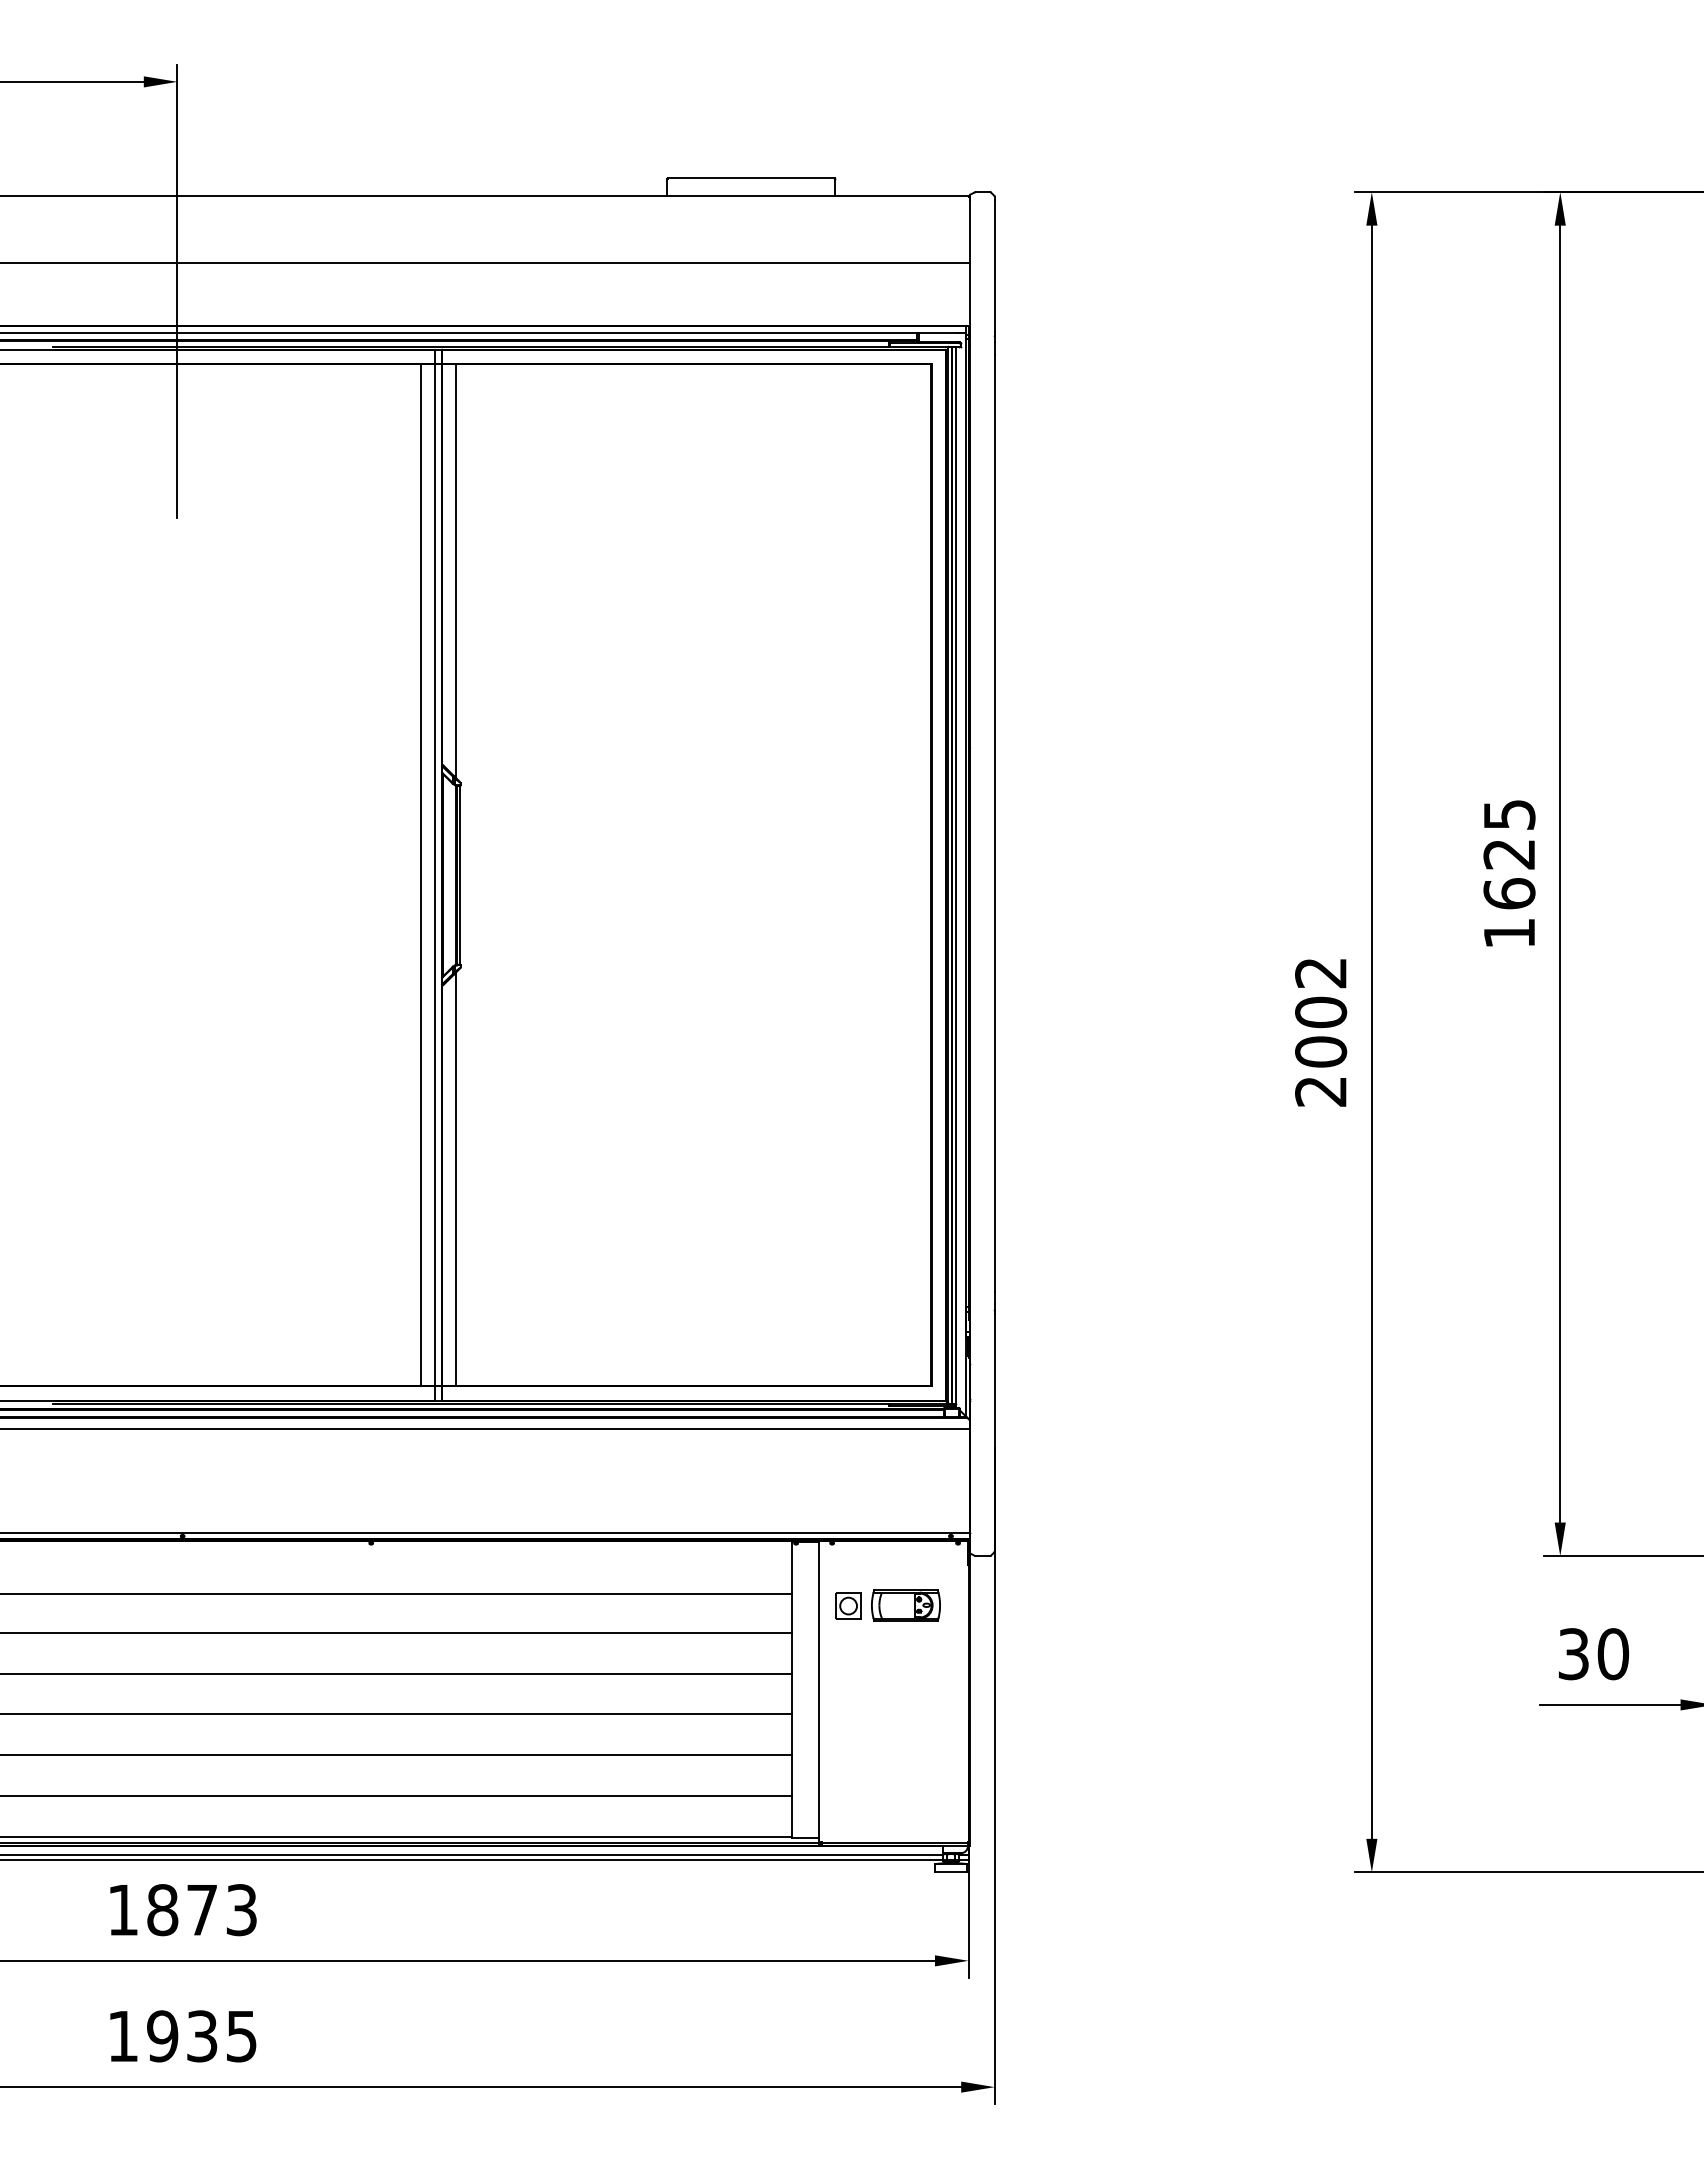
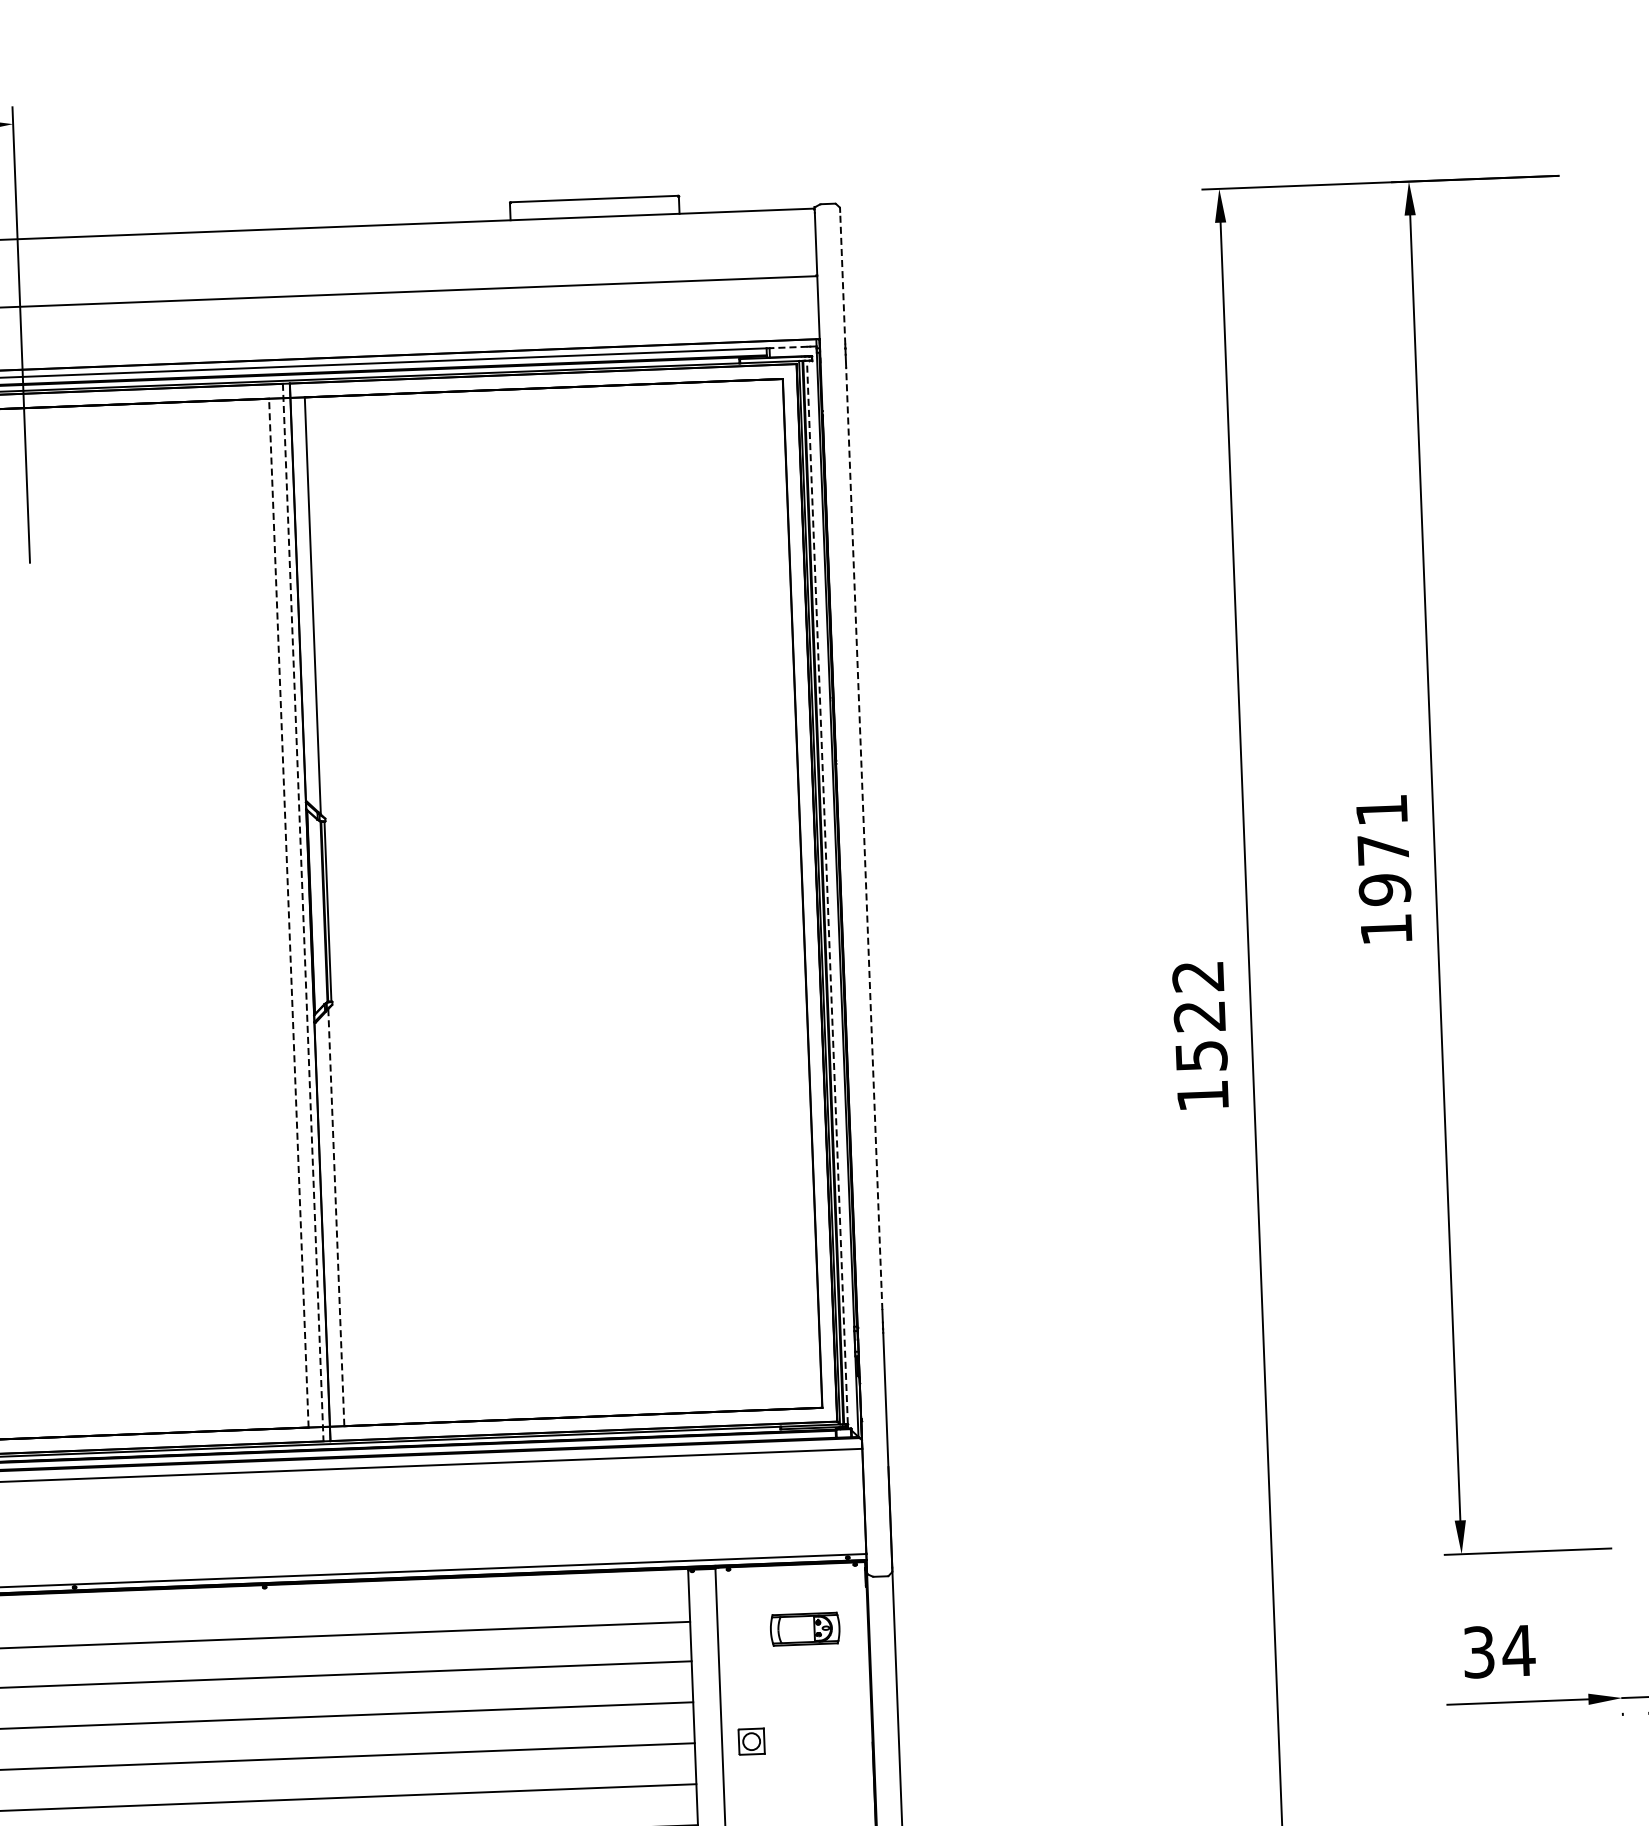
line: (994, 266) -> (842, 278), solid -> dashed
line: (938, 333) -> (788, 347), solid -> dashed
line: (994, 822) -> (863, 837), solid -> dashed
text: (1509, 854) -> (1383, 850), 1625 -> 1971
line: (420, 874) -> (288, 912), solid -> dashed
line: (956, 874) -> (827, 891), solid -> dashed
line: (435, 875) -> (303, 912), solid -> dashed
text: (1321, 1051) -> (1201, 1055), 2002 -> 1522
line: (456, 1179) -> (336, 1217), solid -> dashed
part: (848, 1605) -> (751, 1741), moved
text: (1612, 1654) -> (1518, 1651), 30 -> 34

